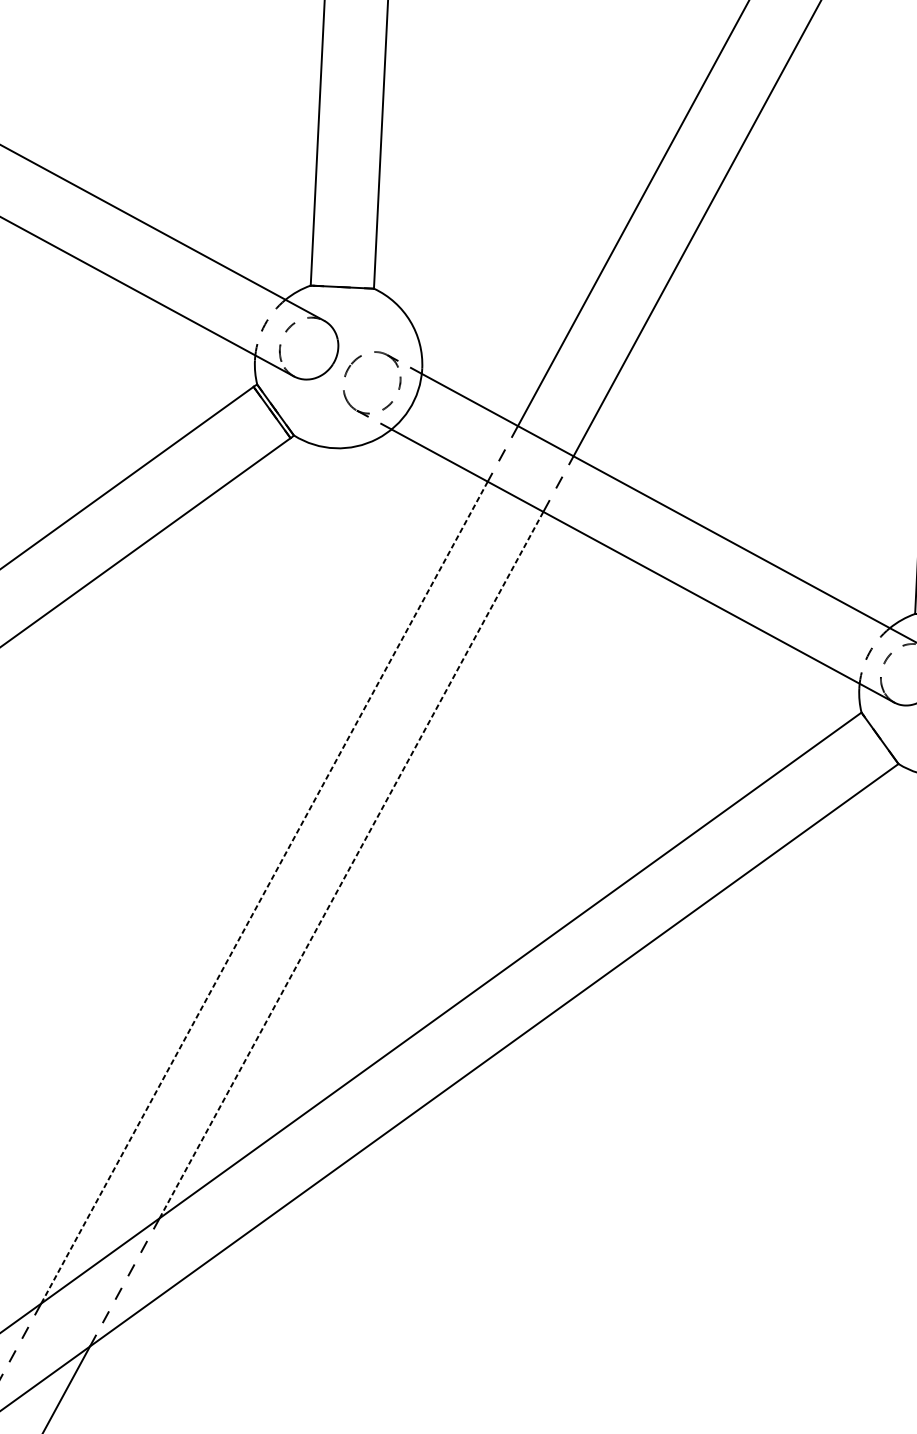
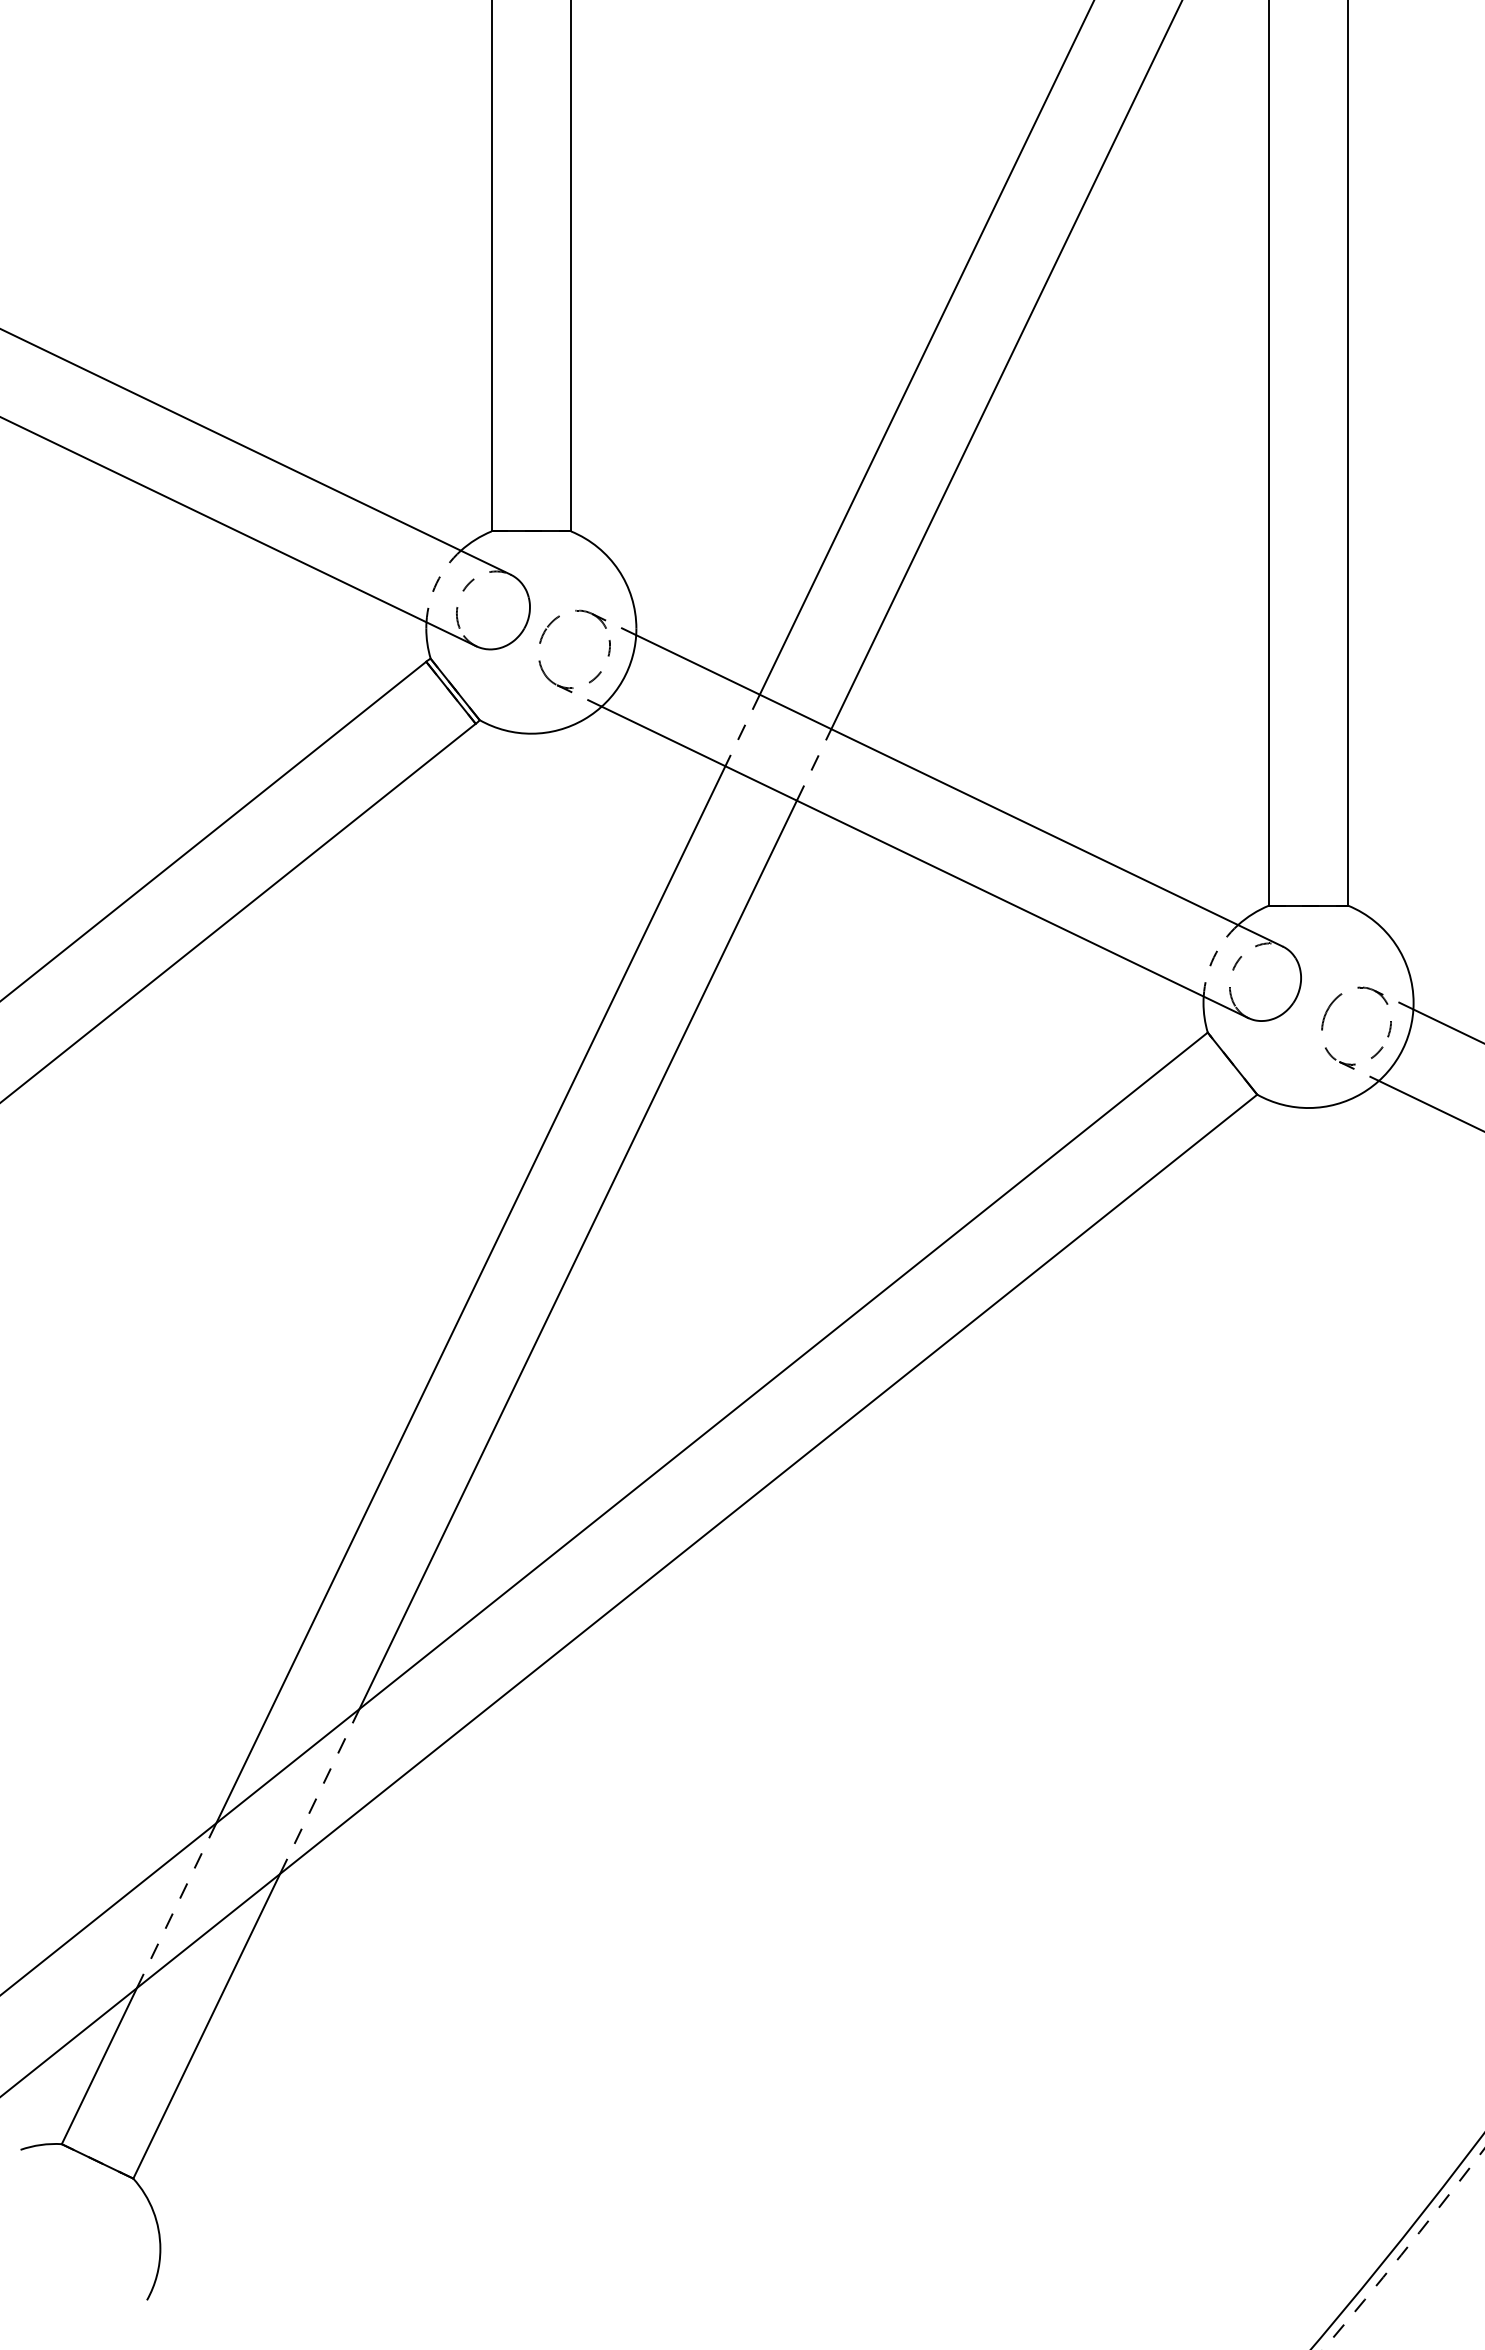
line: (351, 864) -> (578, 1254), dashed -> solid
line: (264, 892) -> (470, 1294), dashed -> solid

